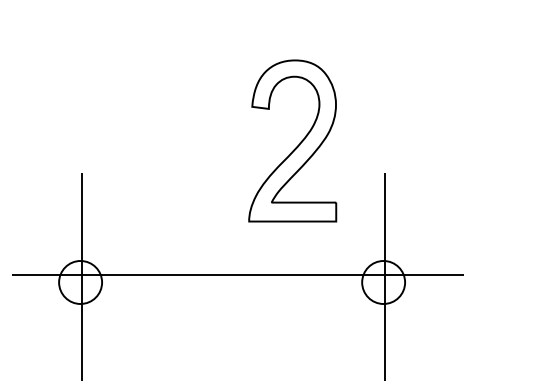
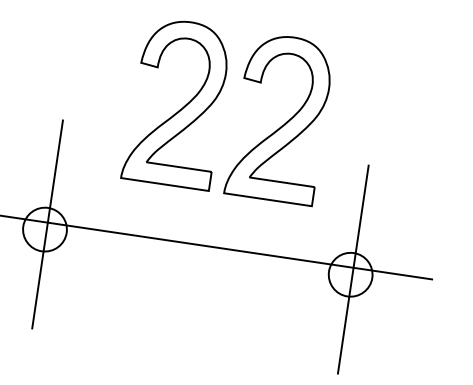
part: (196, 143) -> (182, 106), added

